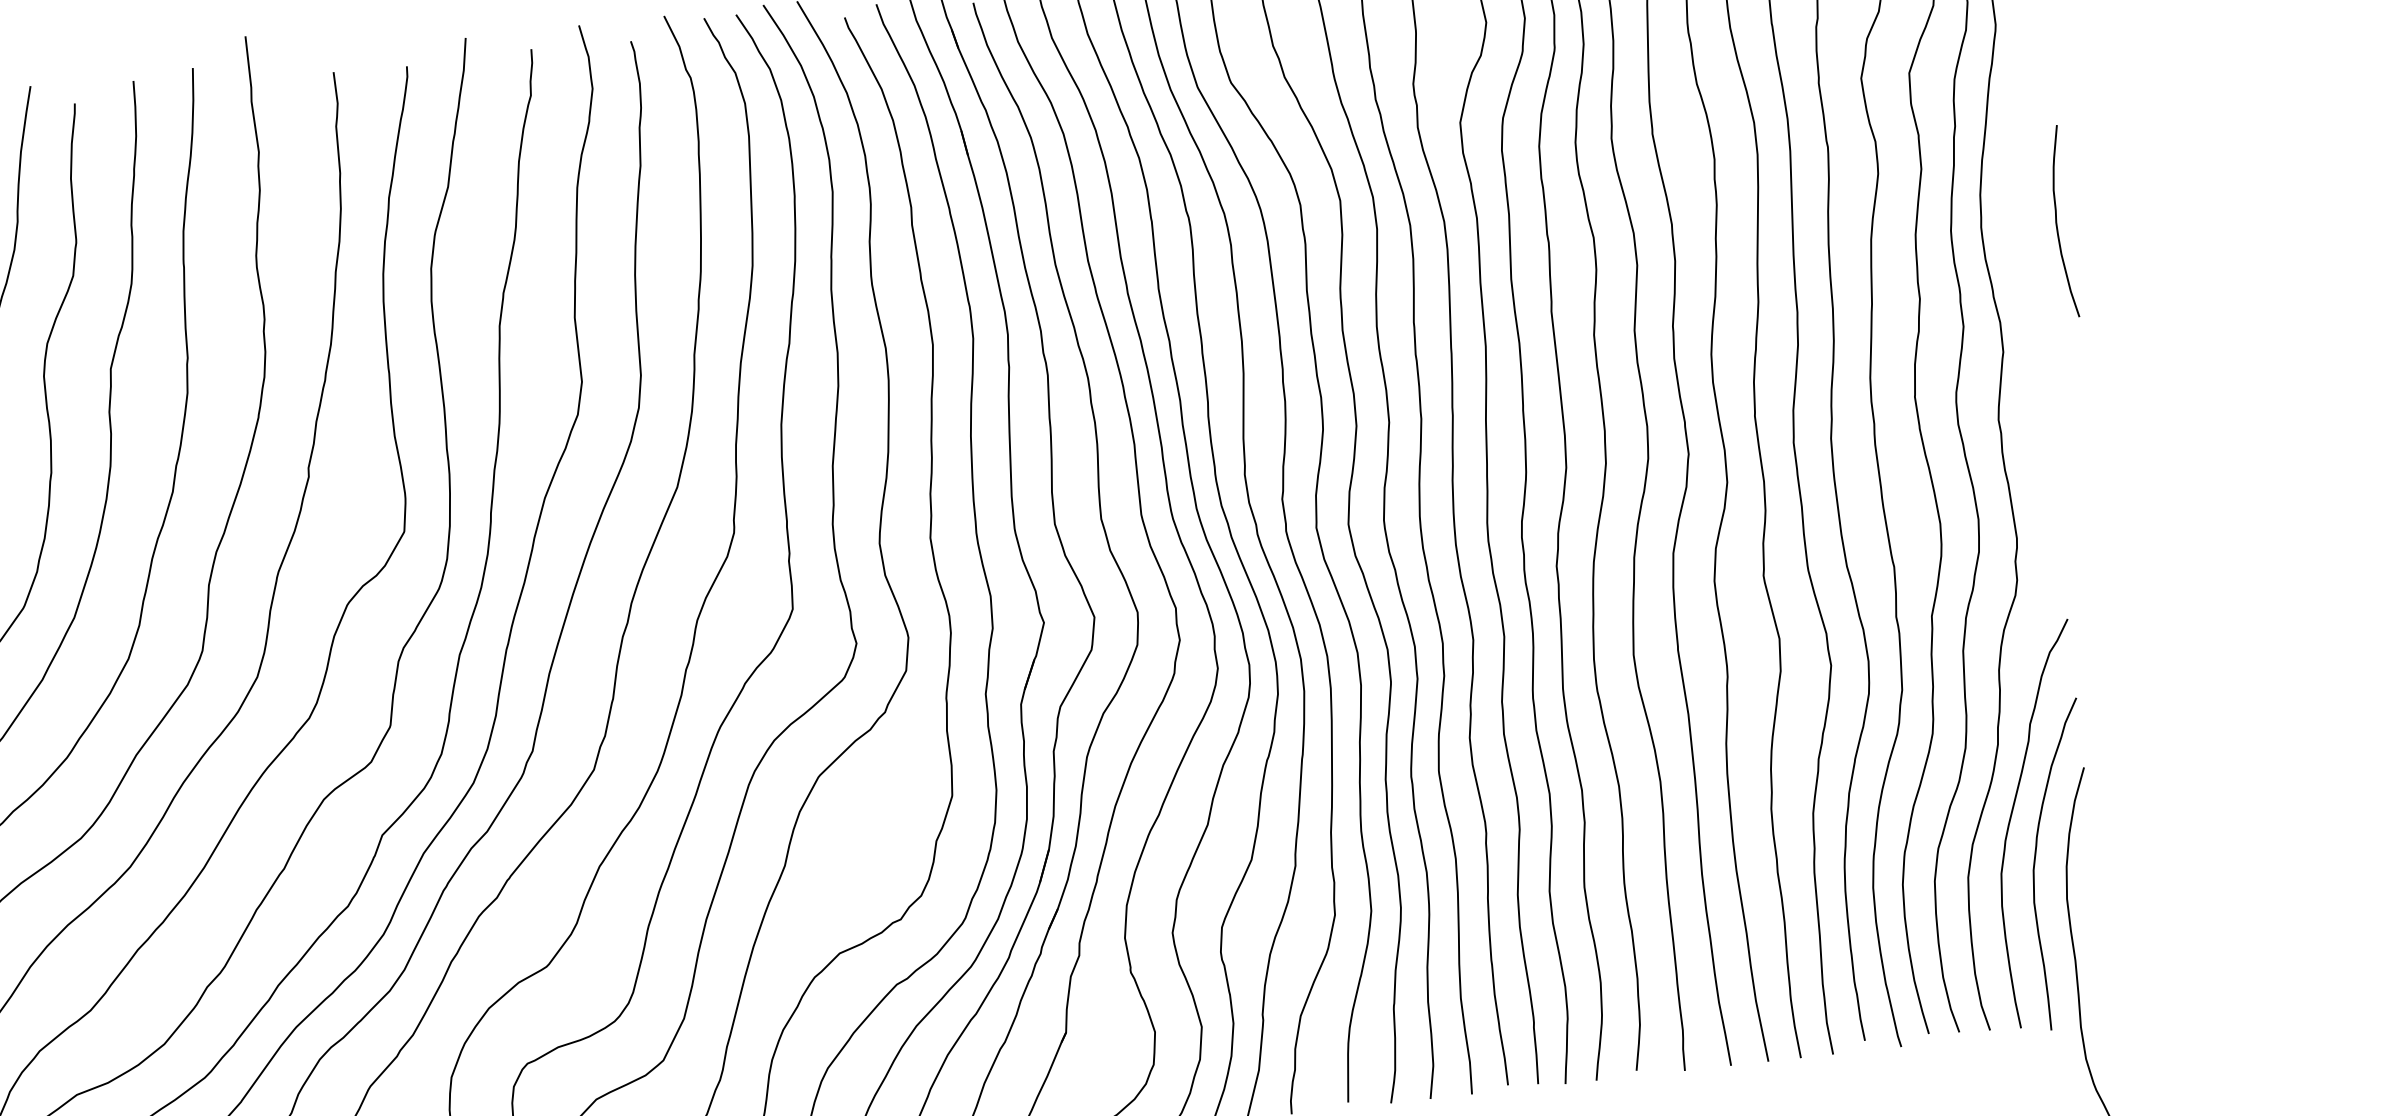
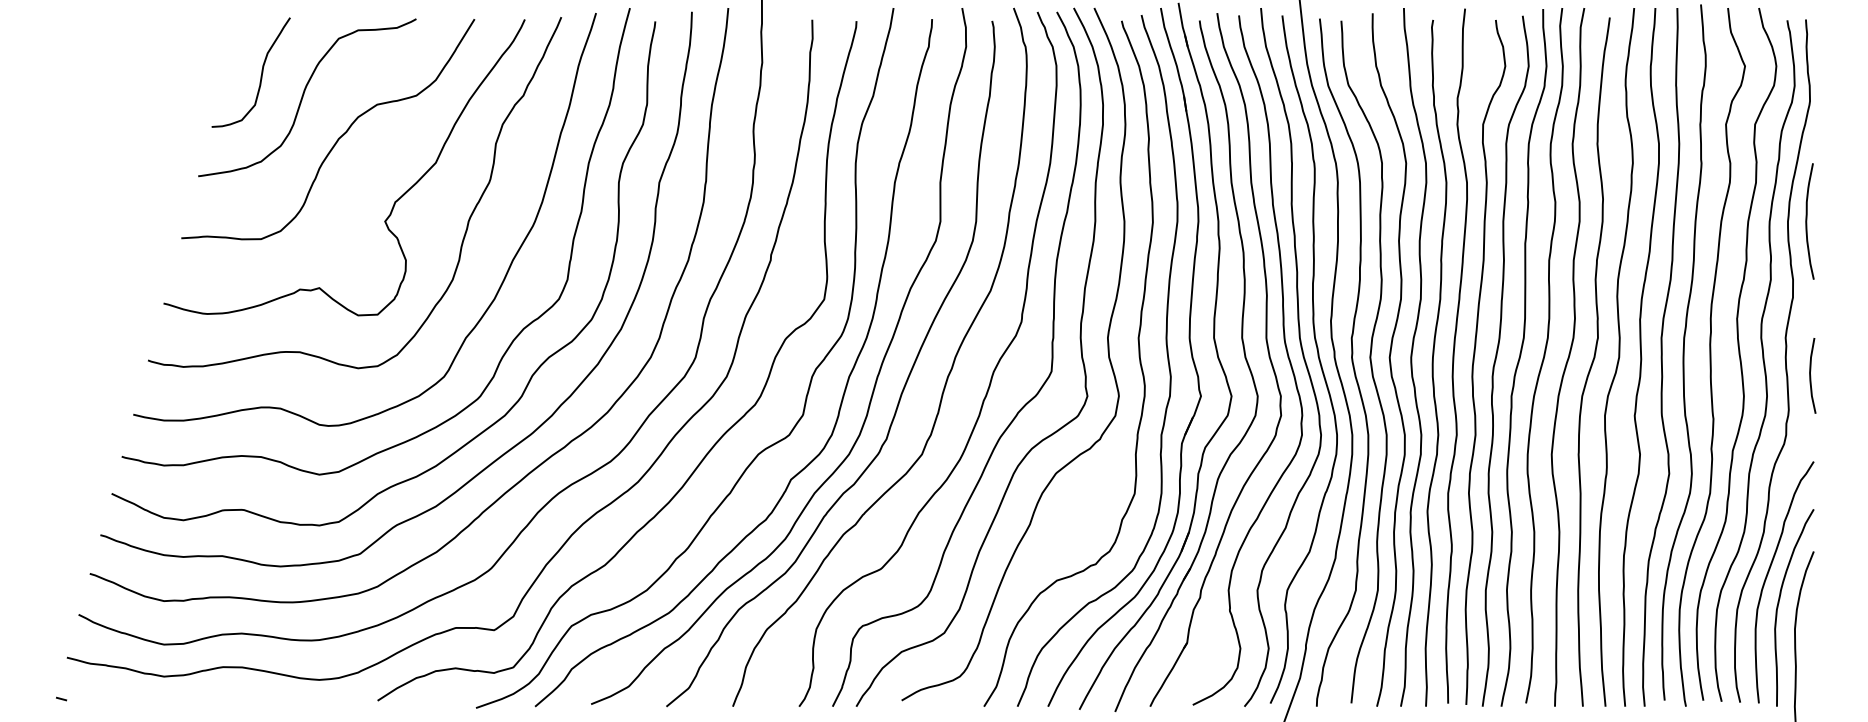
curve: (2058, 222) -> (1807, 221), moved
curve: (2048, 477) -> (1811, 375), added

